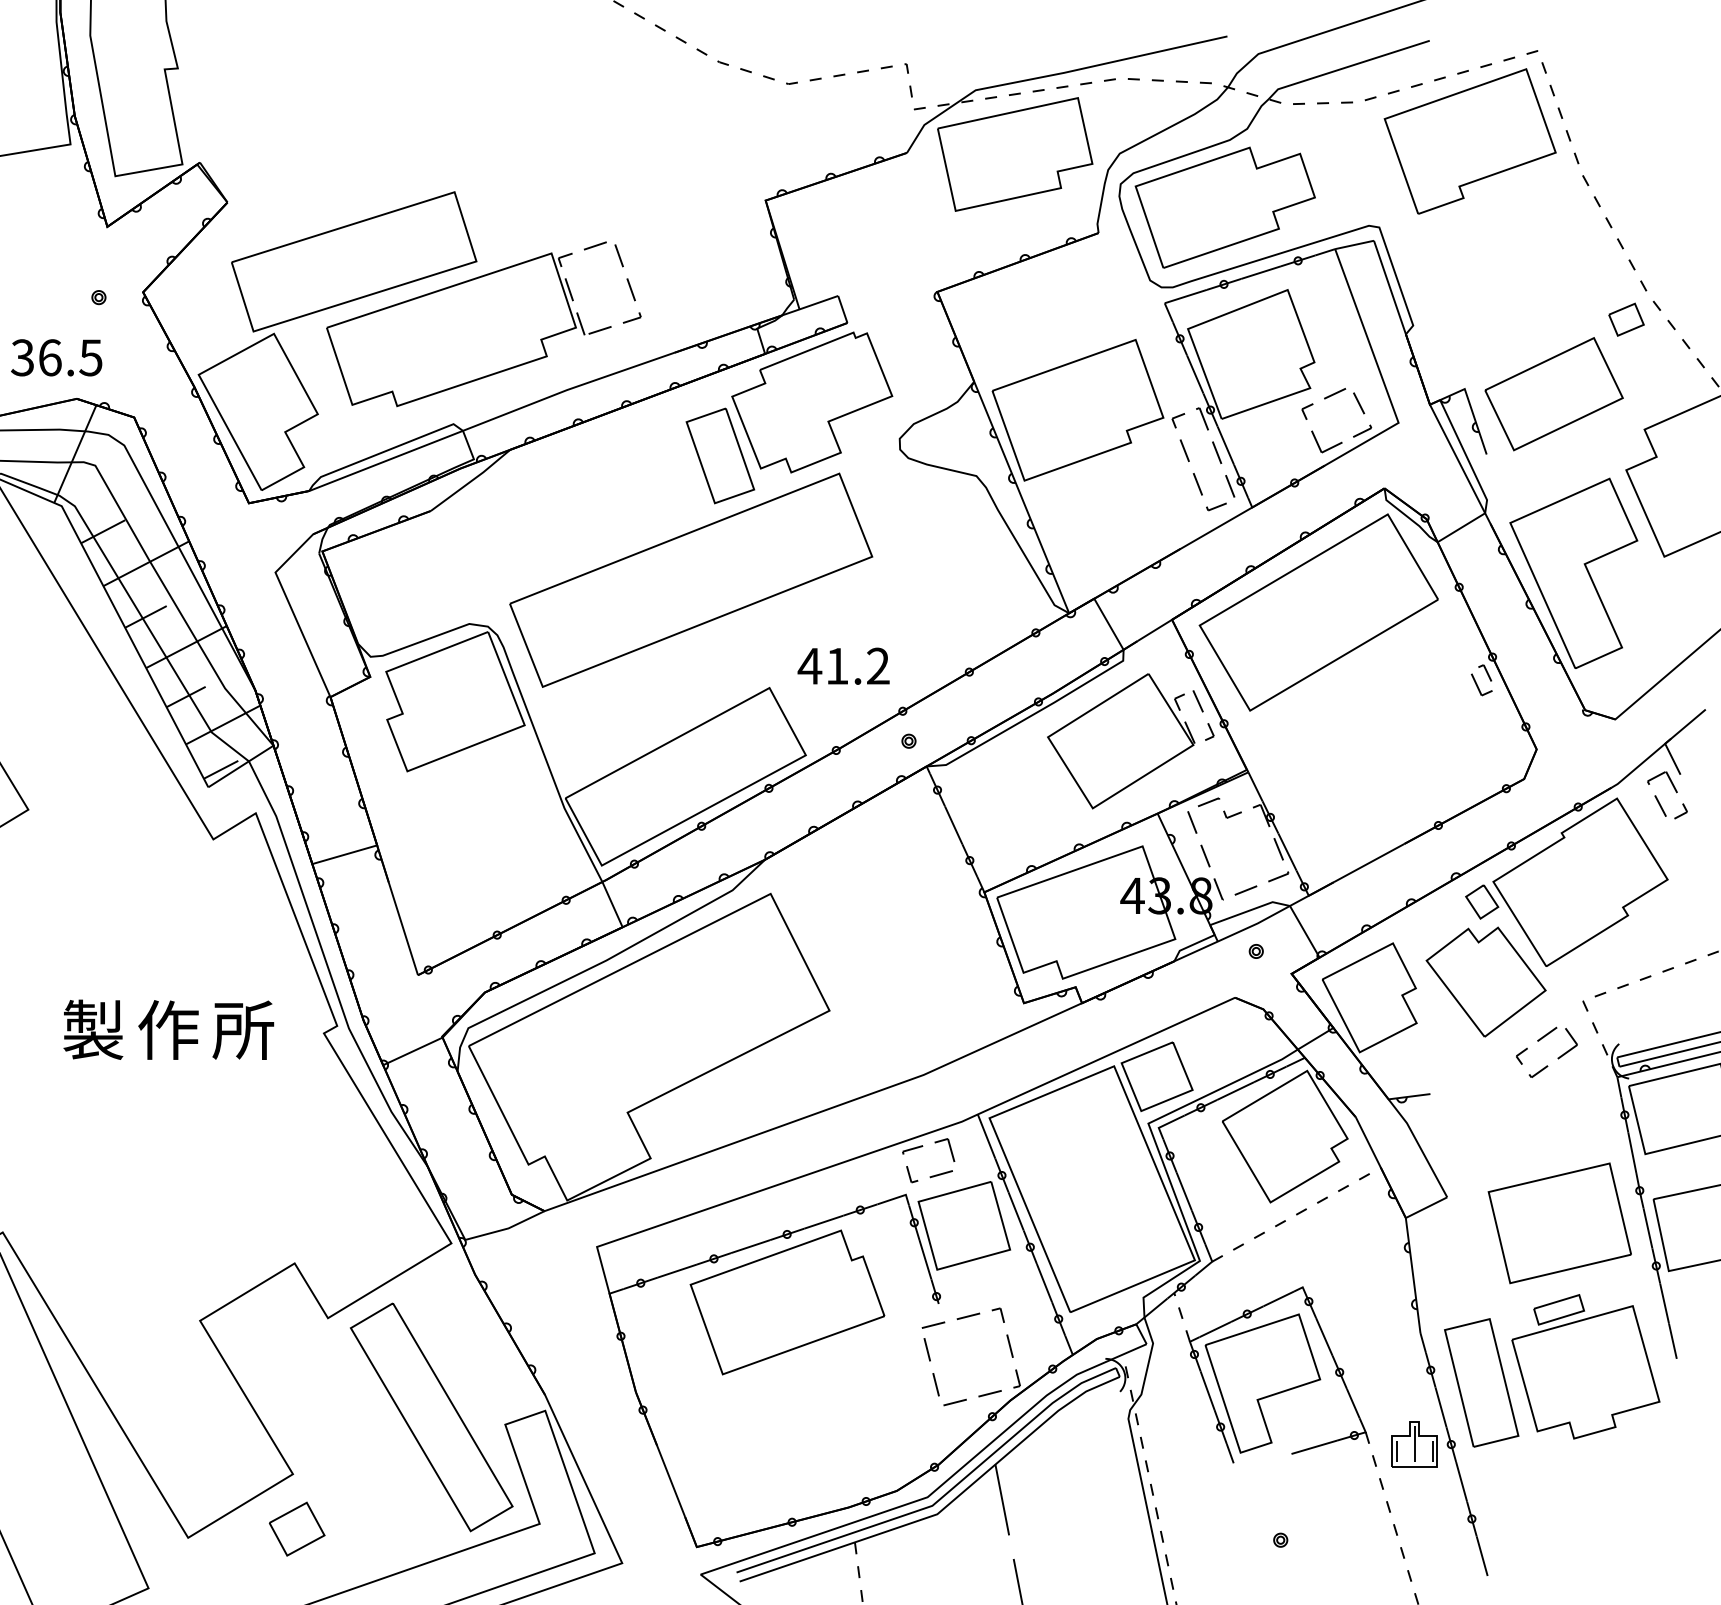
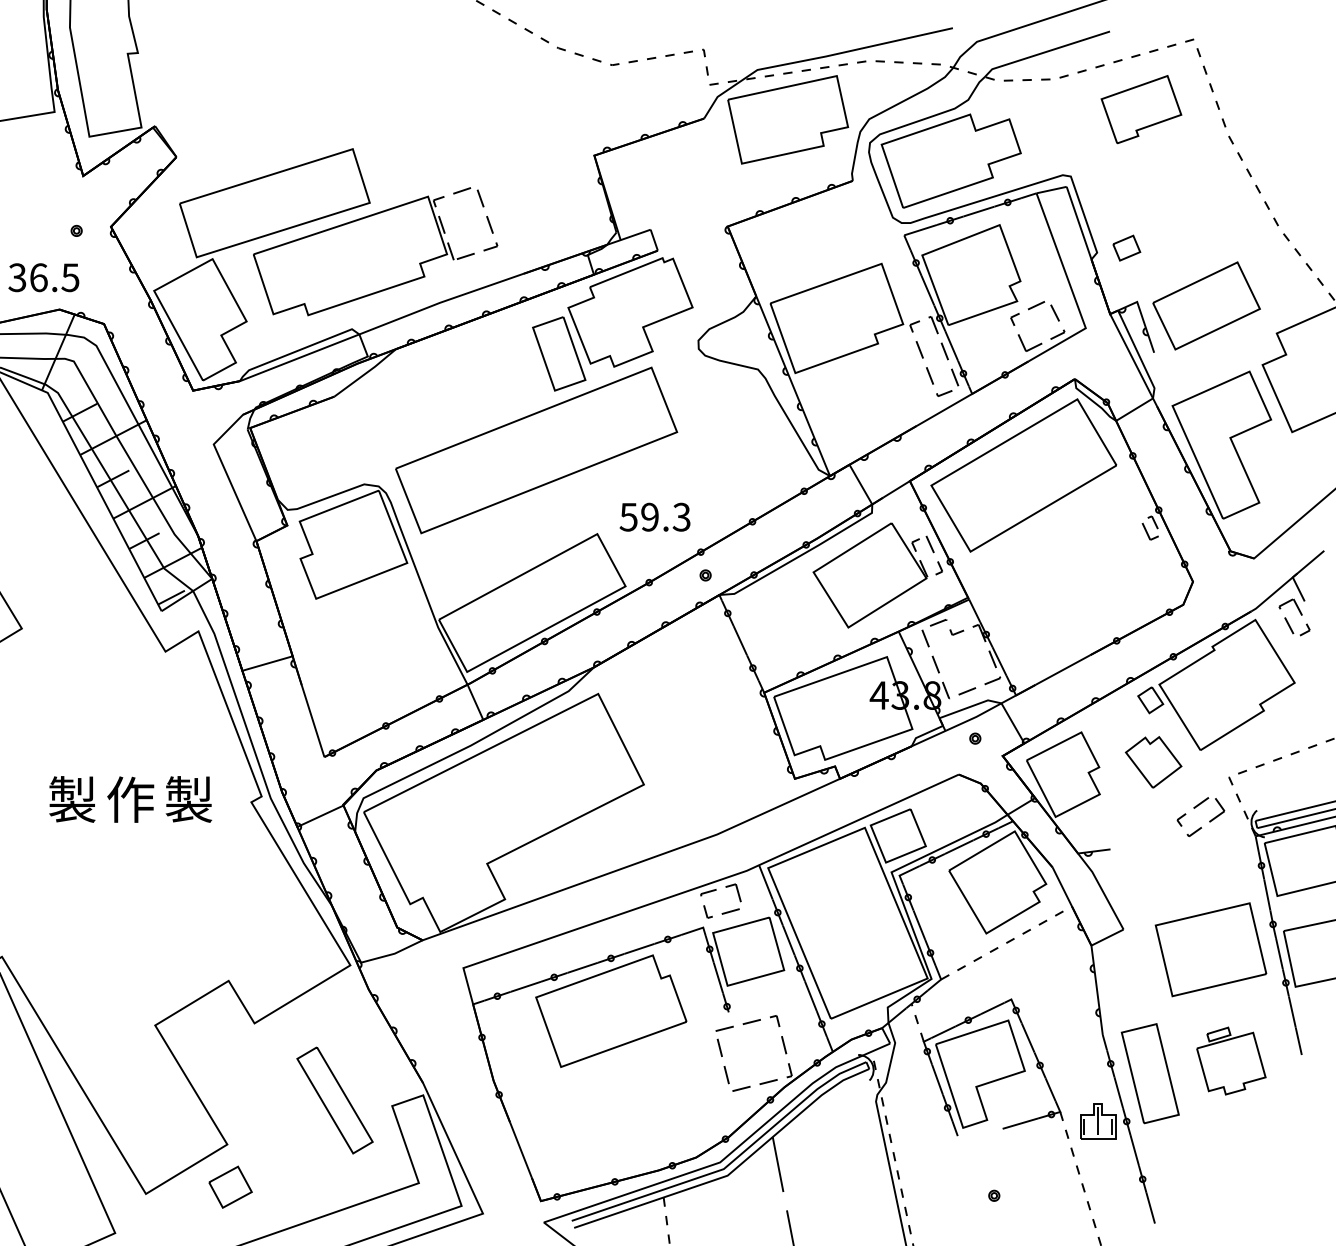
part: (1470, 141) -> (1141, 109), size x0.6
part: (1626, 318) -> (1126, 247), moved
text: (843, 665) -> (654, 516), 41.2 -> 59.3
part: (1485, 982) -> (1153, 762), size x0.6
text: (242, 1029) -> (188, 799), 所 -> 製
part: (1586, 1365) -> (1231, 1060), size x0.6
part: (430, 1417) -> (334, 1100), size x0.6

